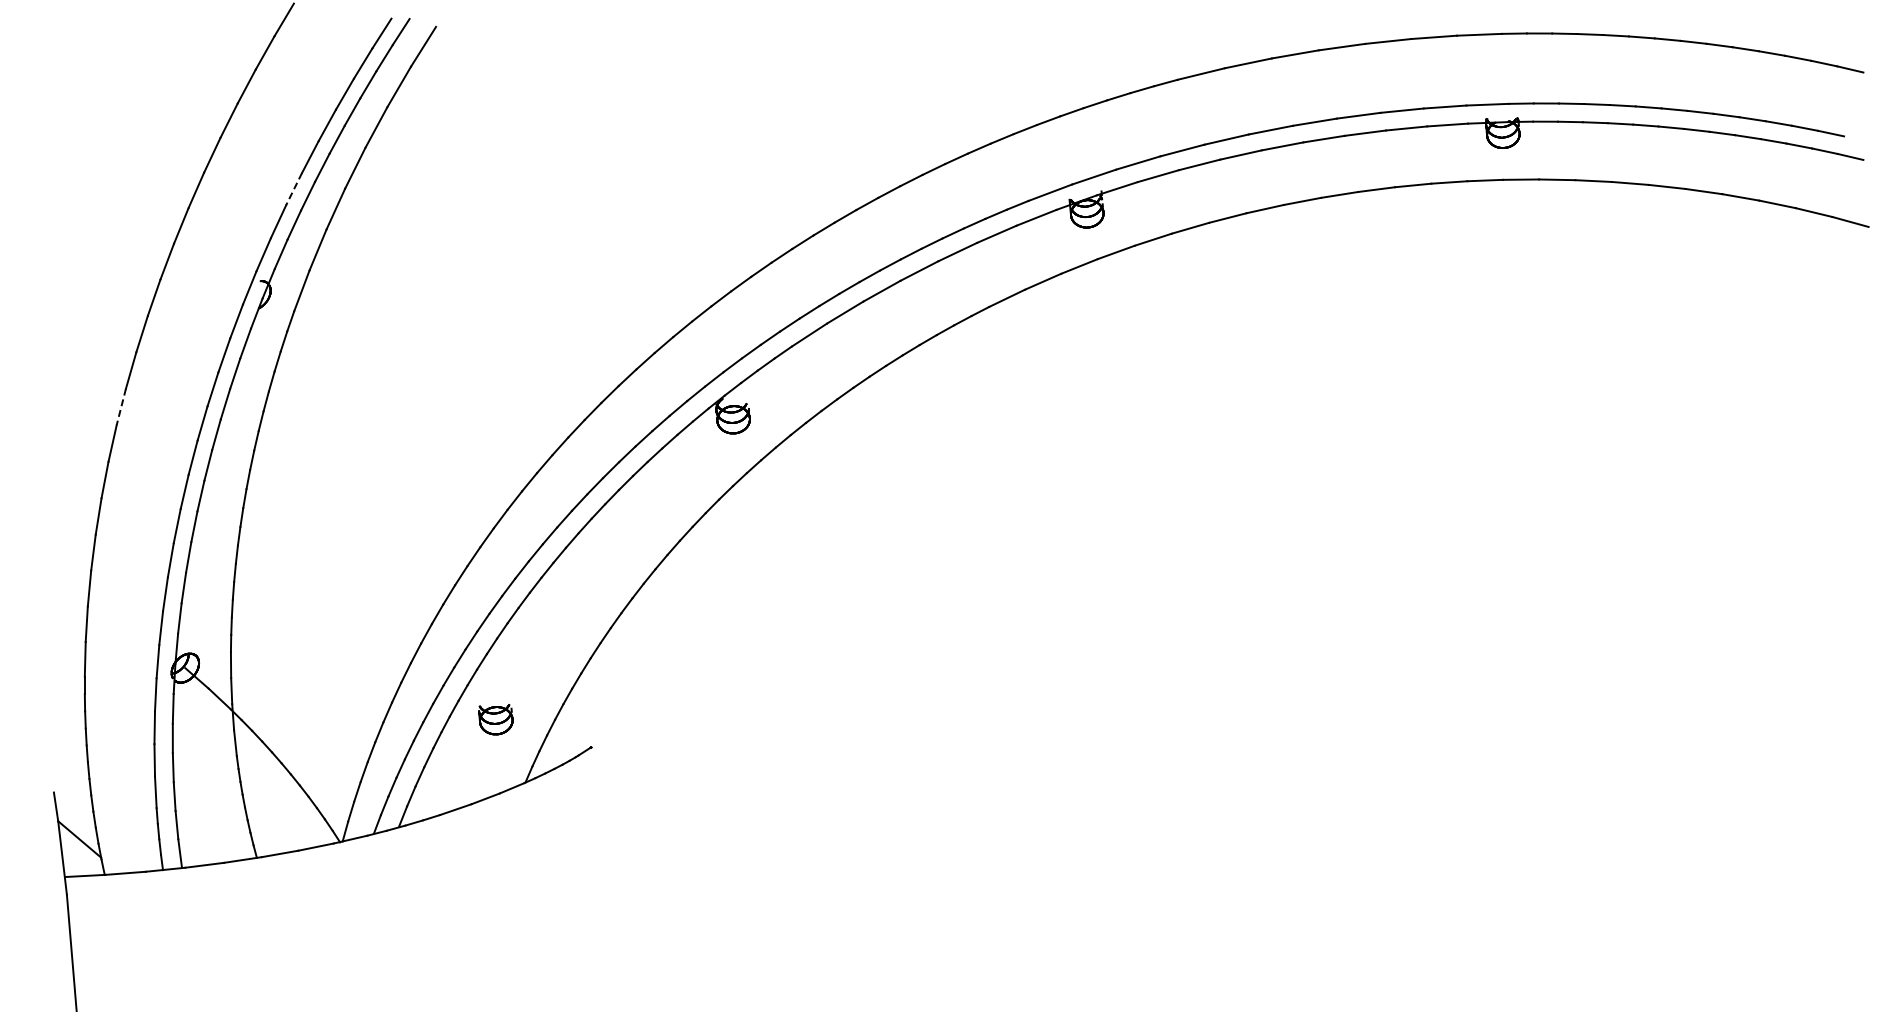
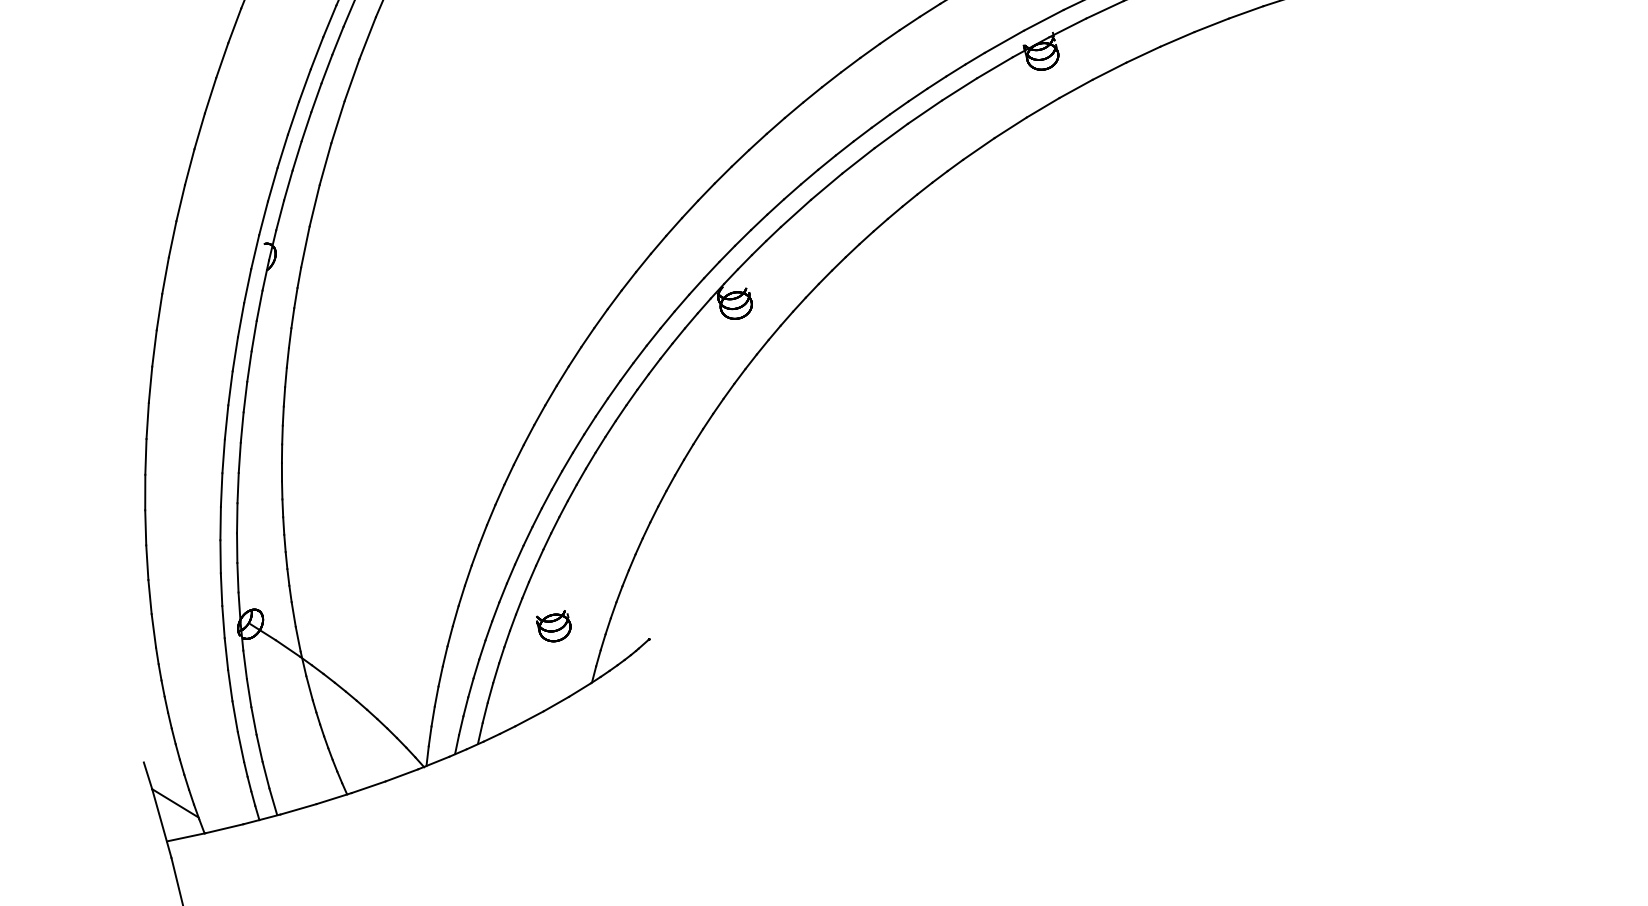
line: (293, 189) -> (282, 151), dashed -> solid
line: (121, 407) -> (150, 385), dashed -> solid

